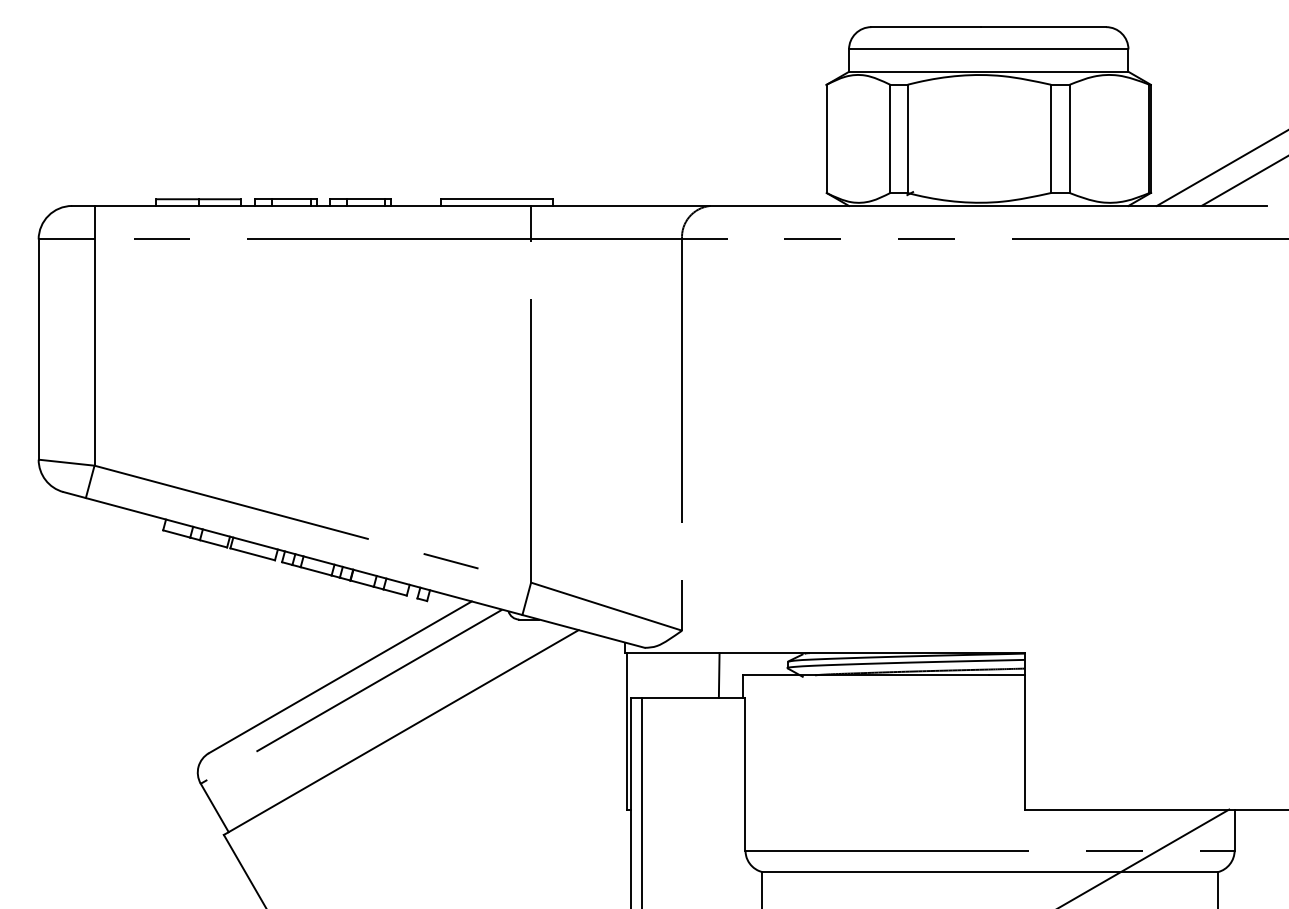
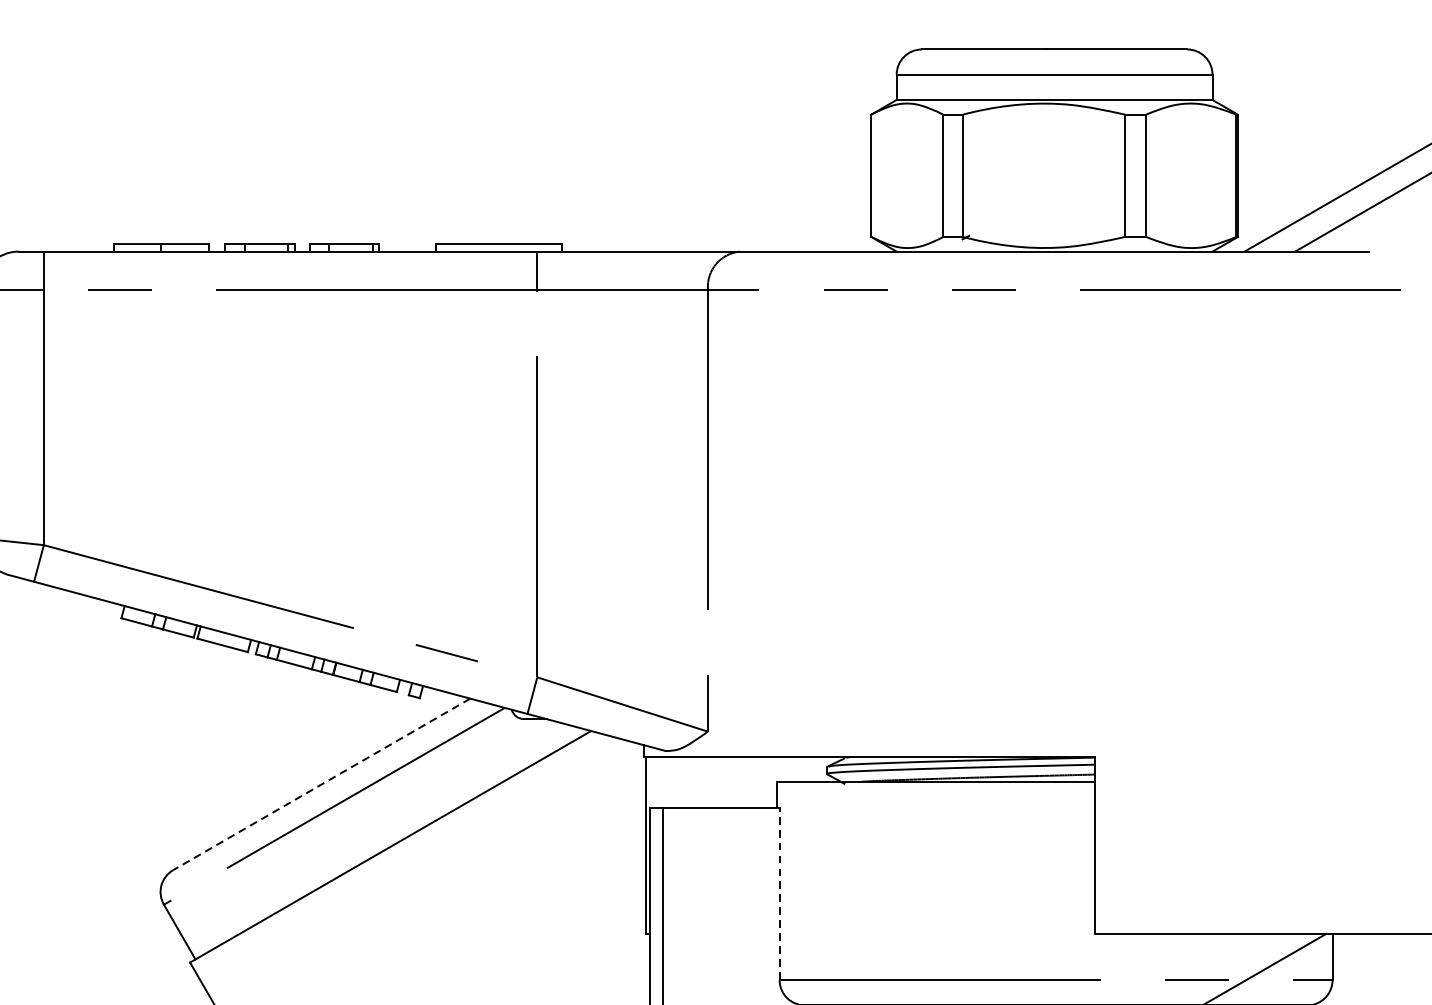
line: (718, 675) -> (749, 782), removed
line: (340, 677) -> (321, 784), solid -> dashed
line: (745, 773) -> (779, 893), solid -> dashed

